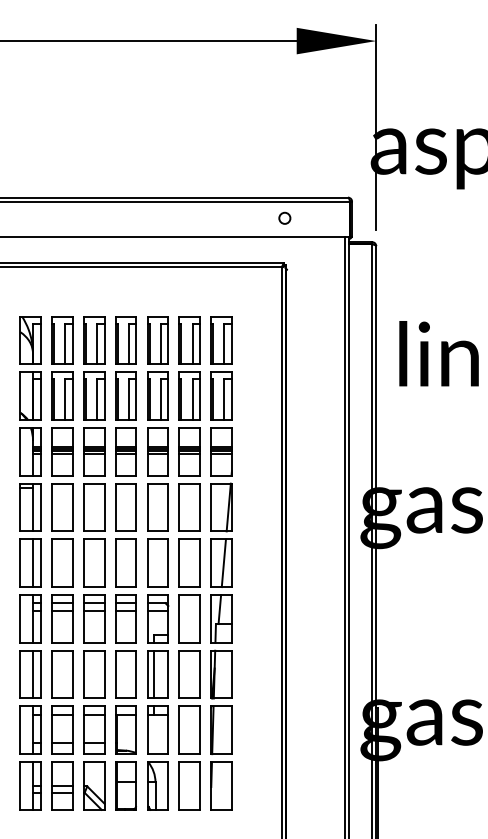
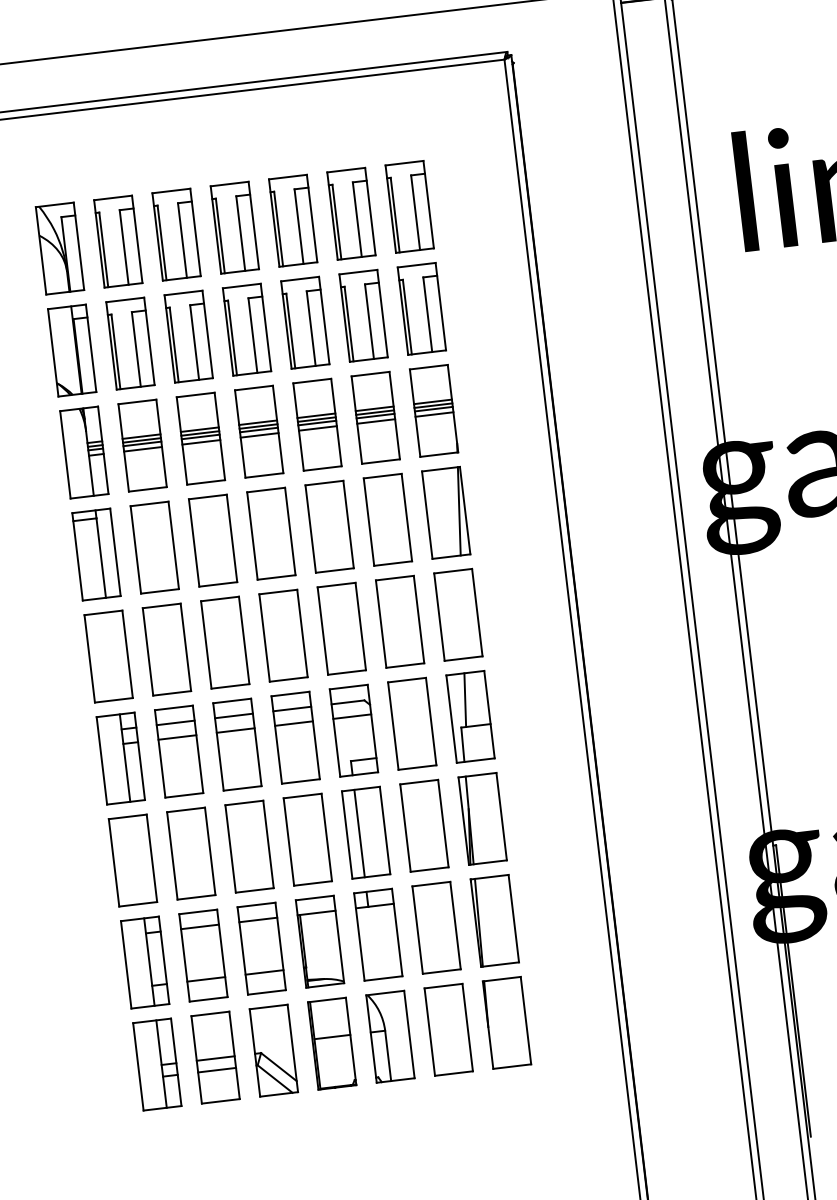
line: (32, 563) -> (112, 656), removed
line: (223, 563) -> (461, 614), removed
line: (32, 674) -> (136, 860), removed

